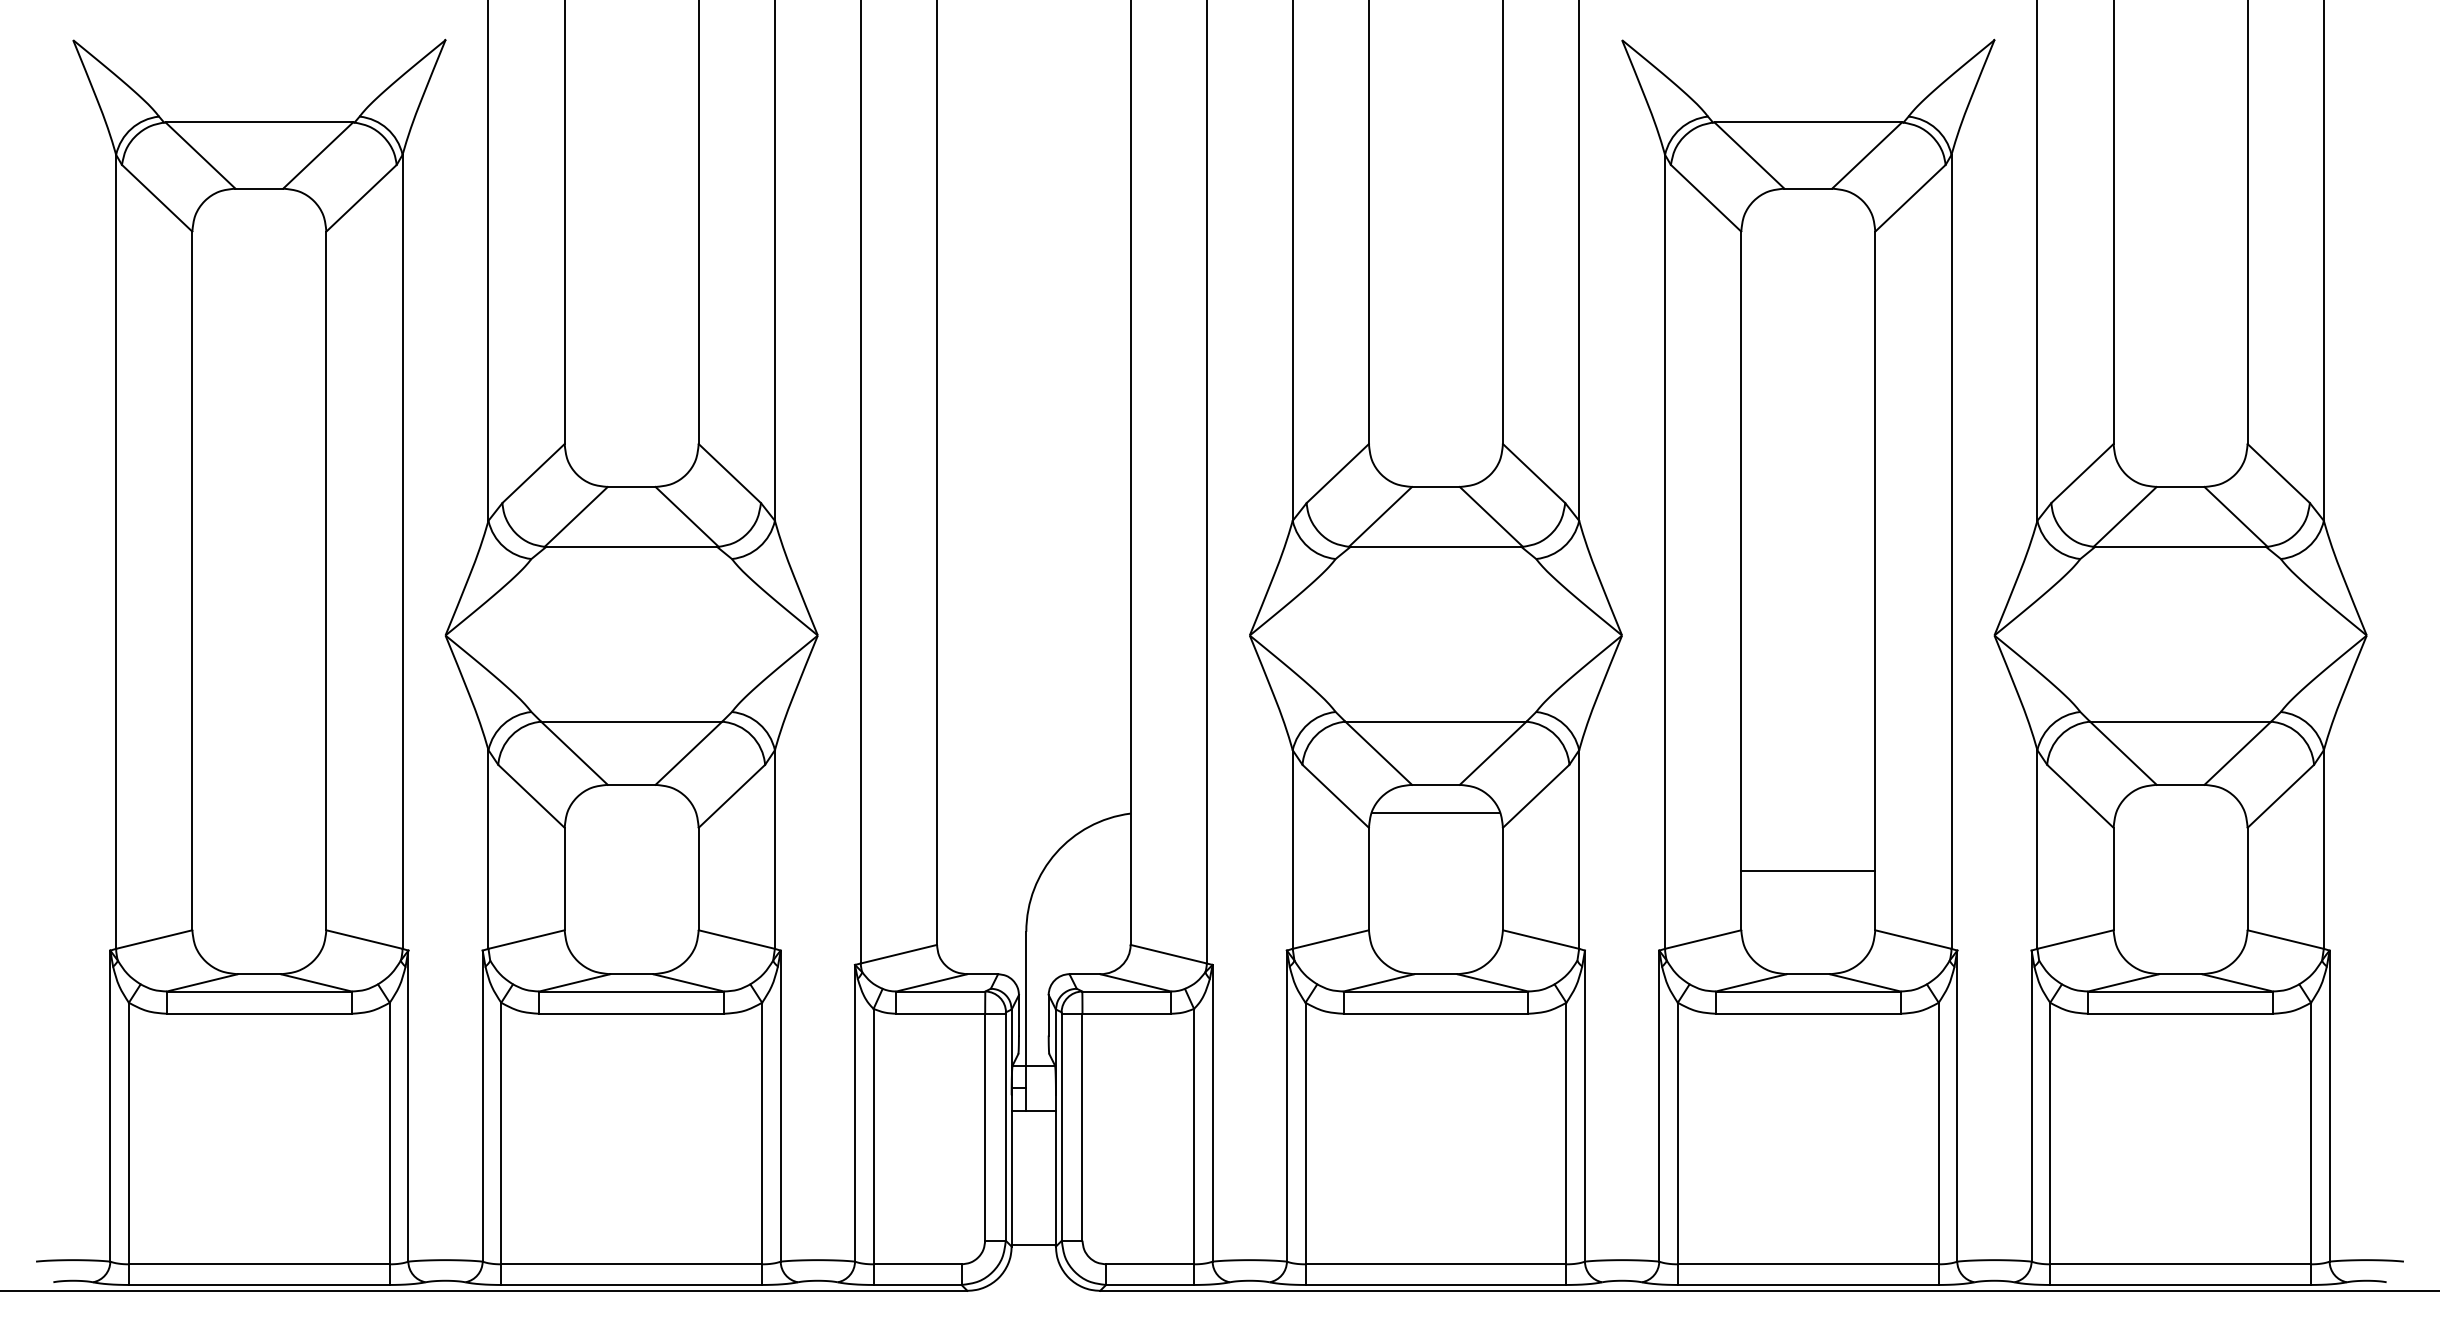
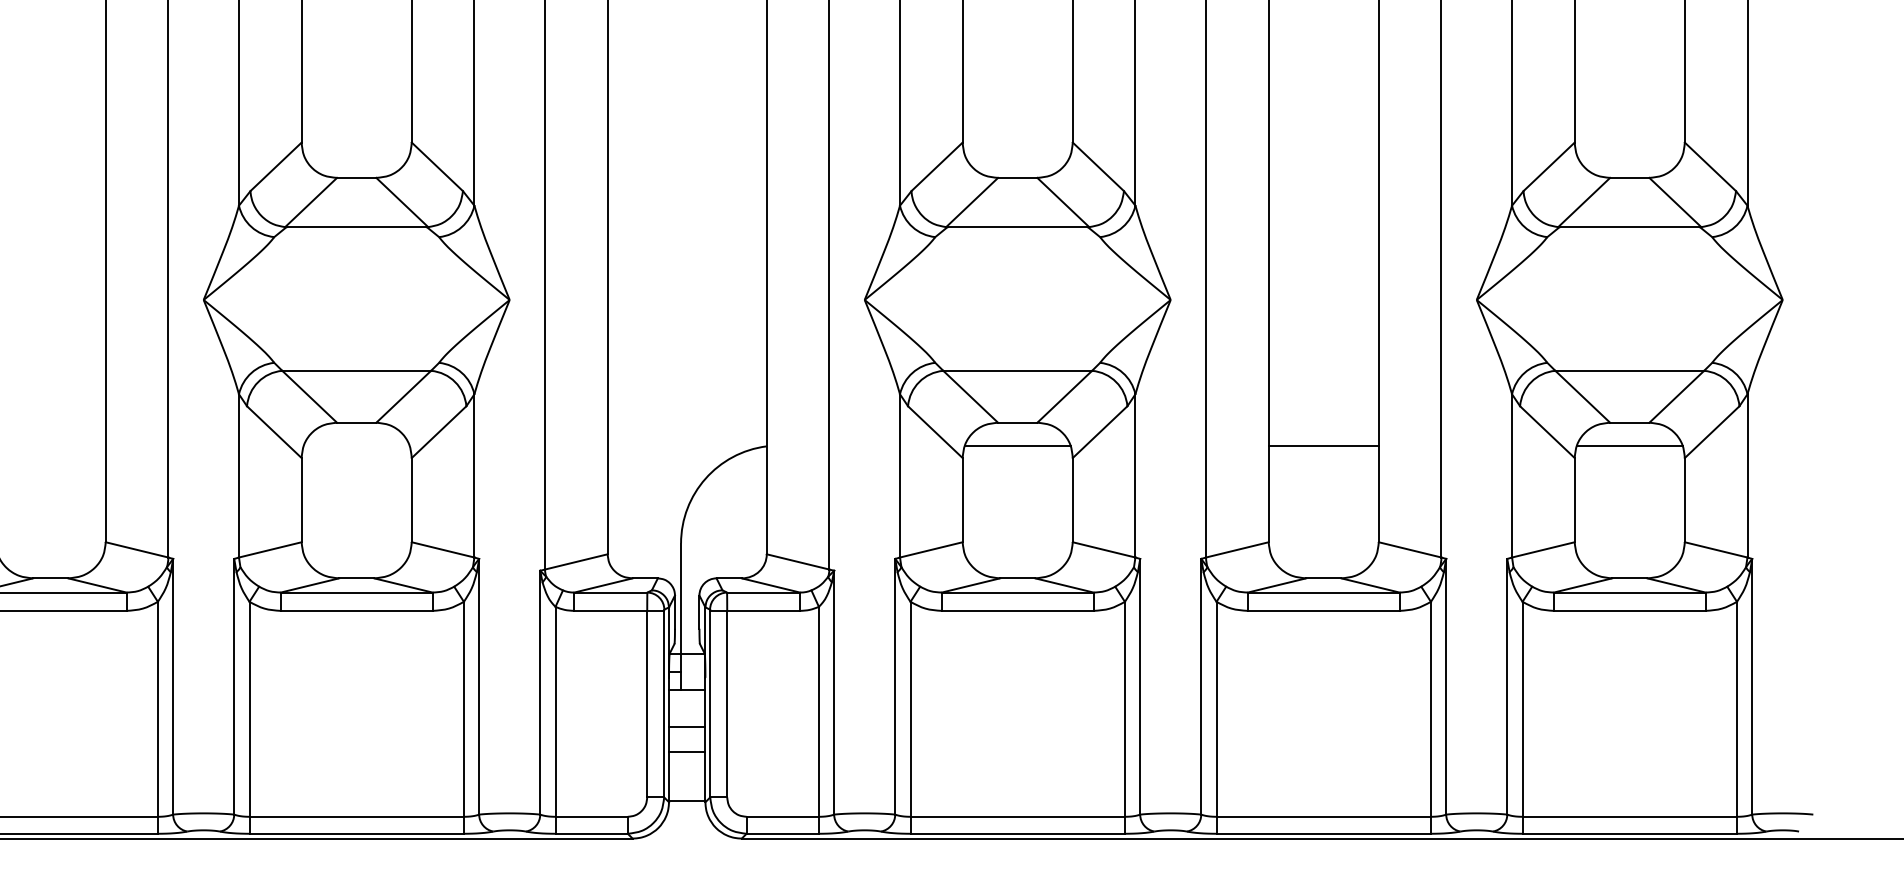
line: (2180, 812) -> (1629, 445), added
line: (1808, 870) -> (1323, 445), moved
line: (1033, 1155) -> (686, 727), added
line: (1033, 1185) -> (686, 752), added

